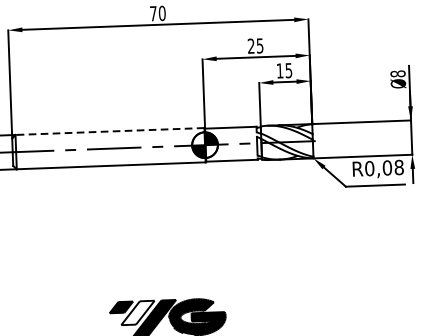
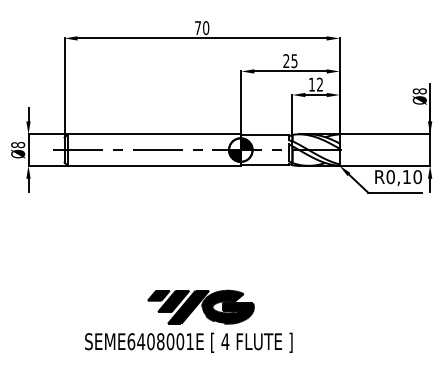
text: (288, 70) -> (319, 84), 15 -> 12
line: (110, 131) -> (154, 134), dashed -> solid
text: (392, 168) -> (411, 177), R0,08 -> R0,10
fill: (137, 312) -> (173, 300), added

